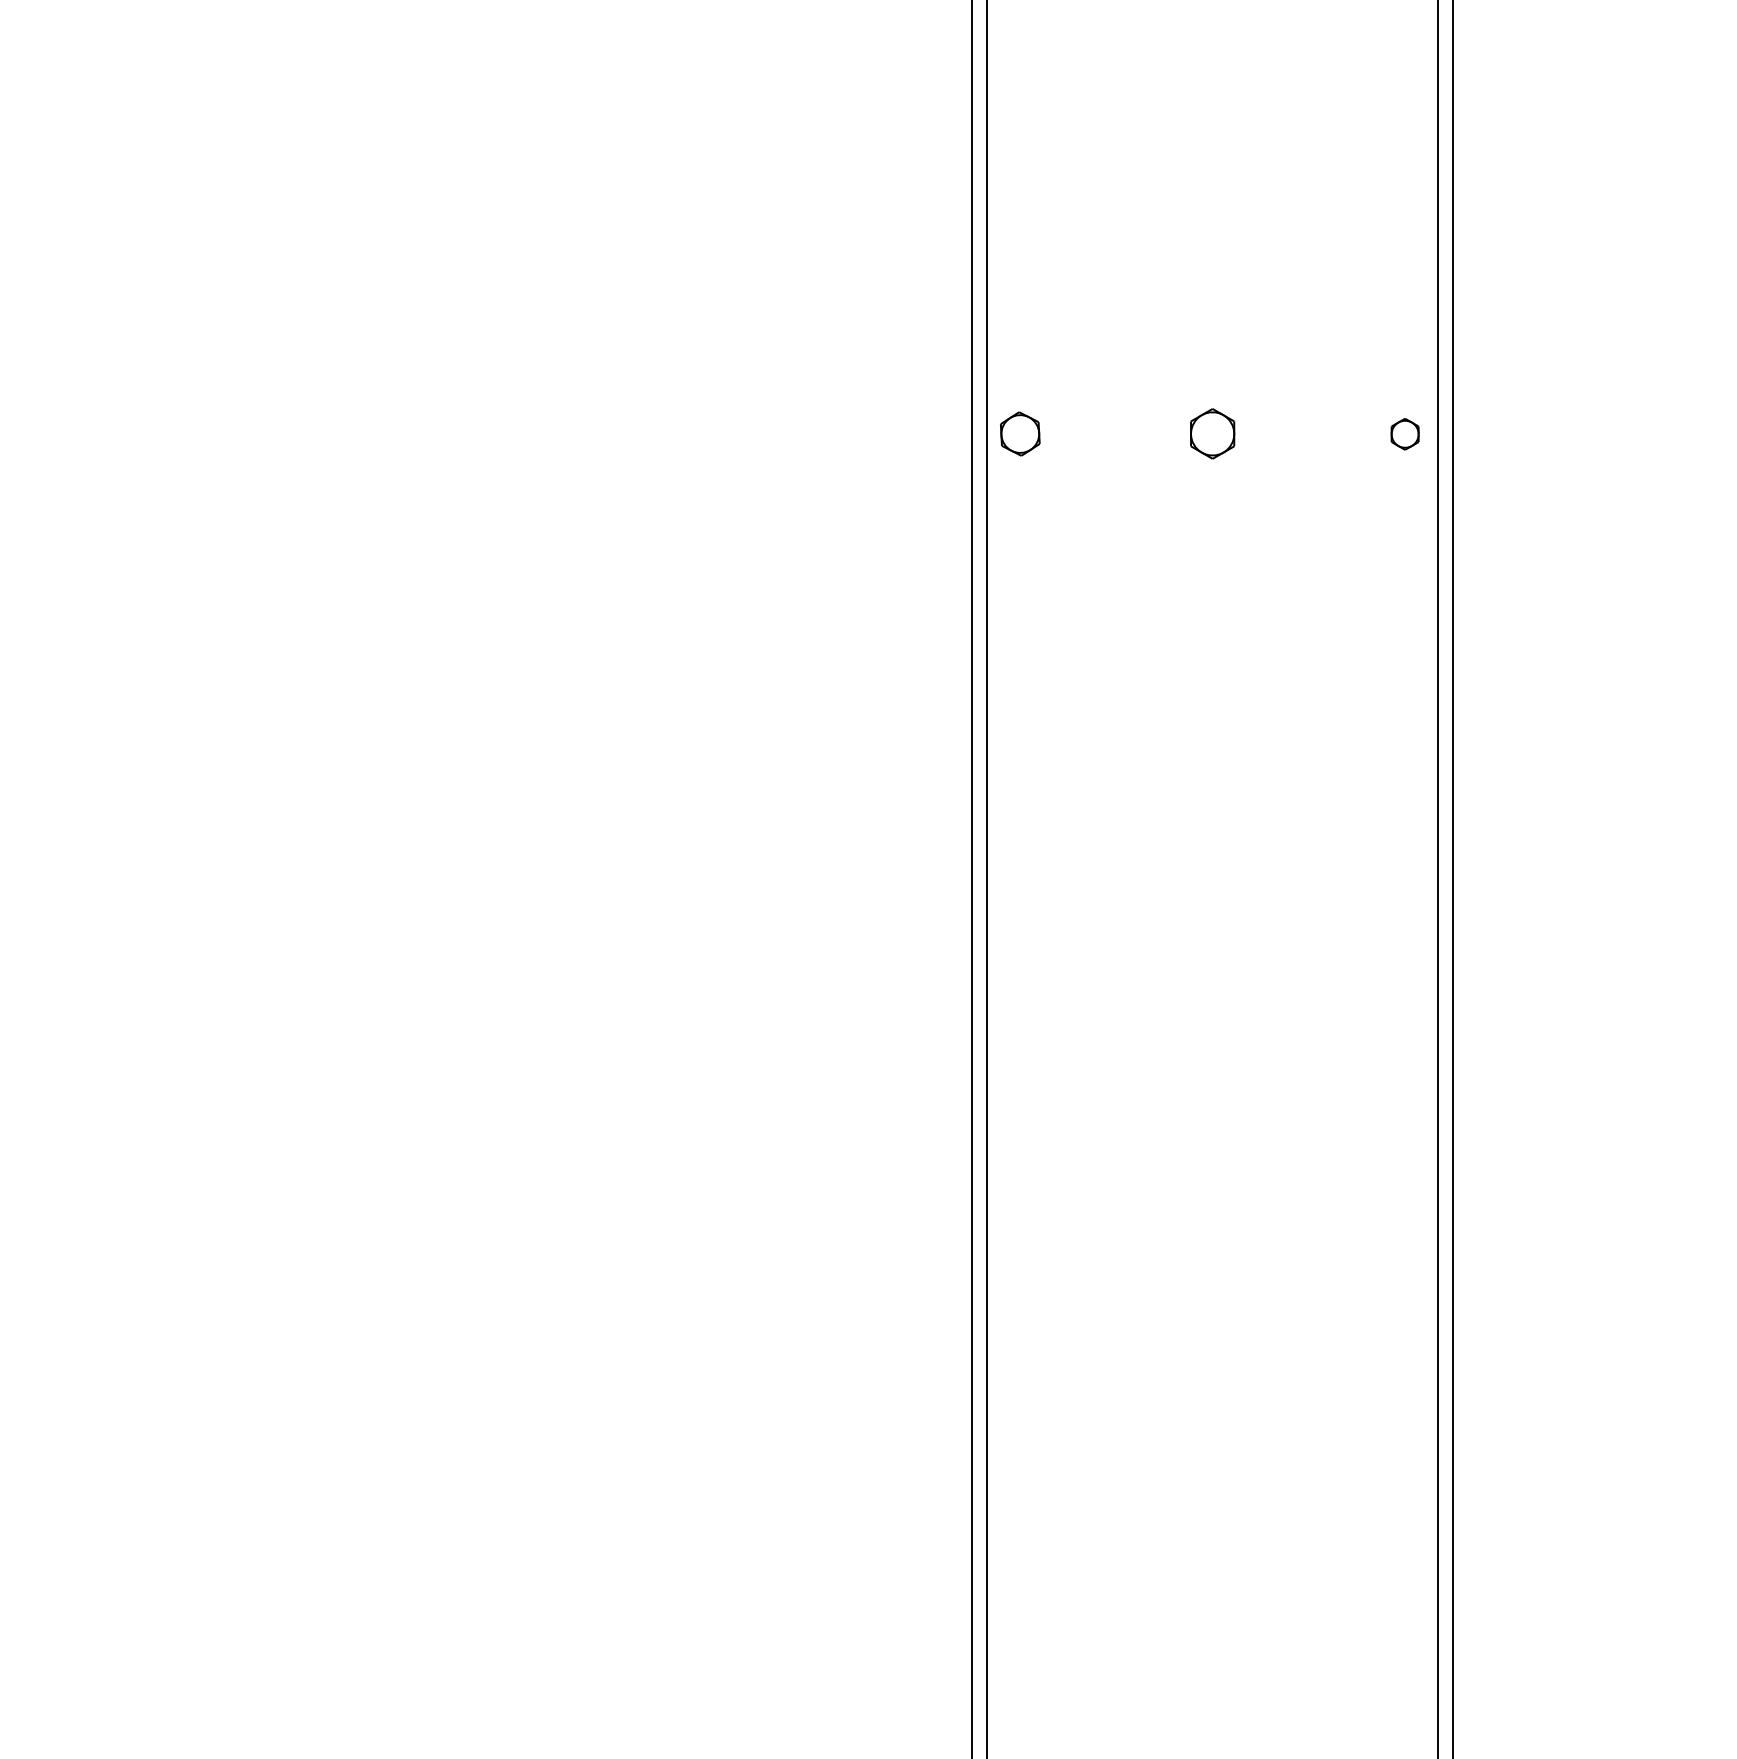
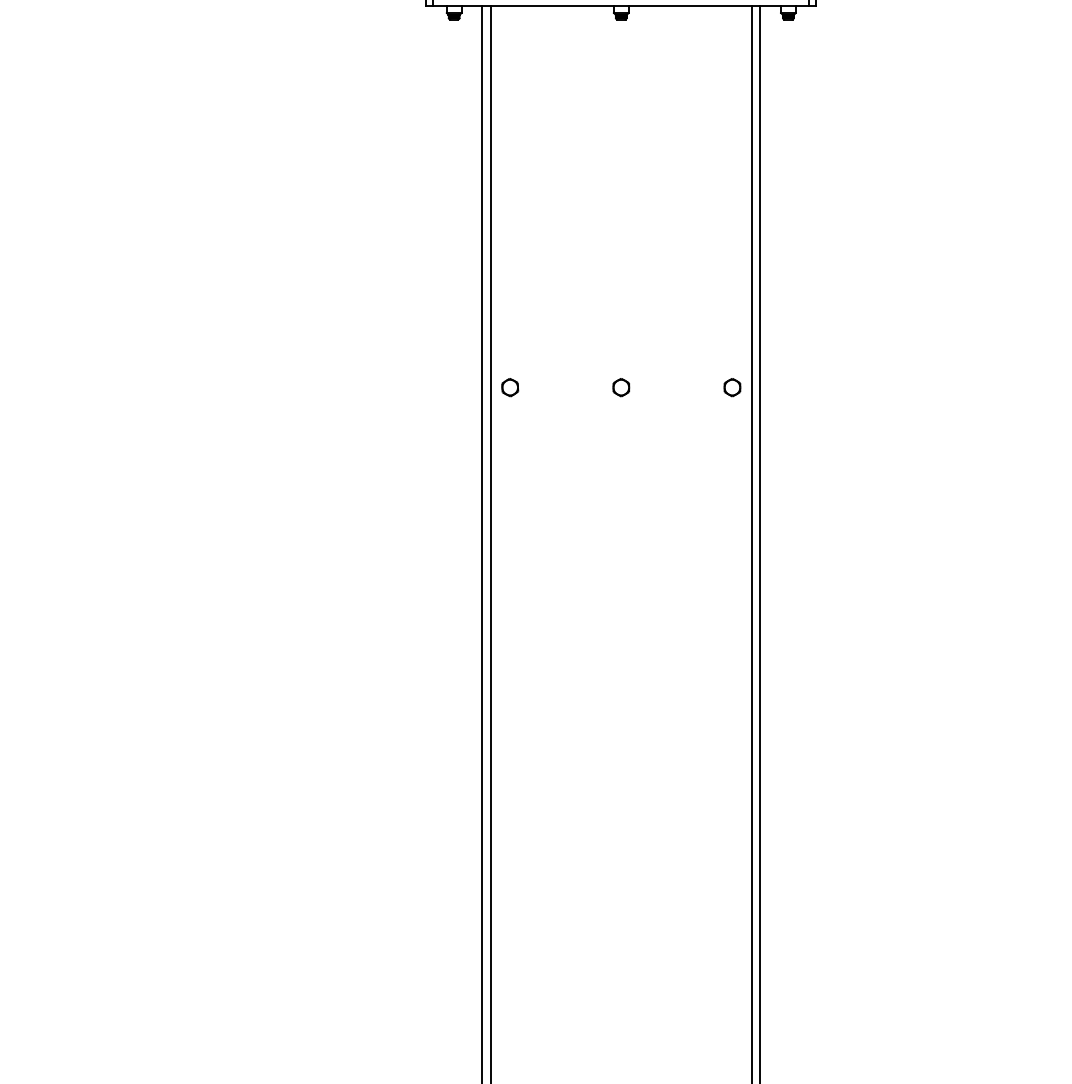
part: (1021, 434) -> (510, 387), size x0.71
part: (1213, 434) -> (621, 387), size x0.62

